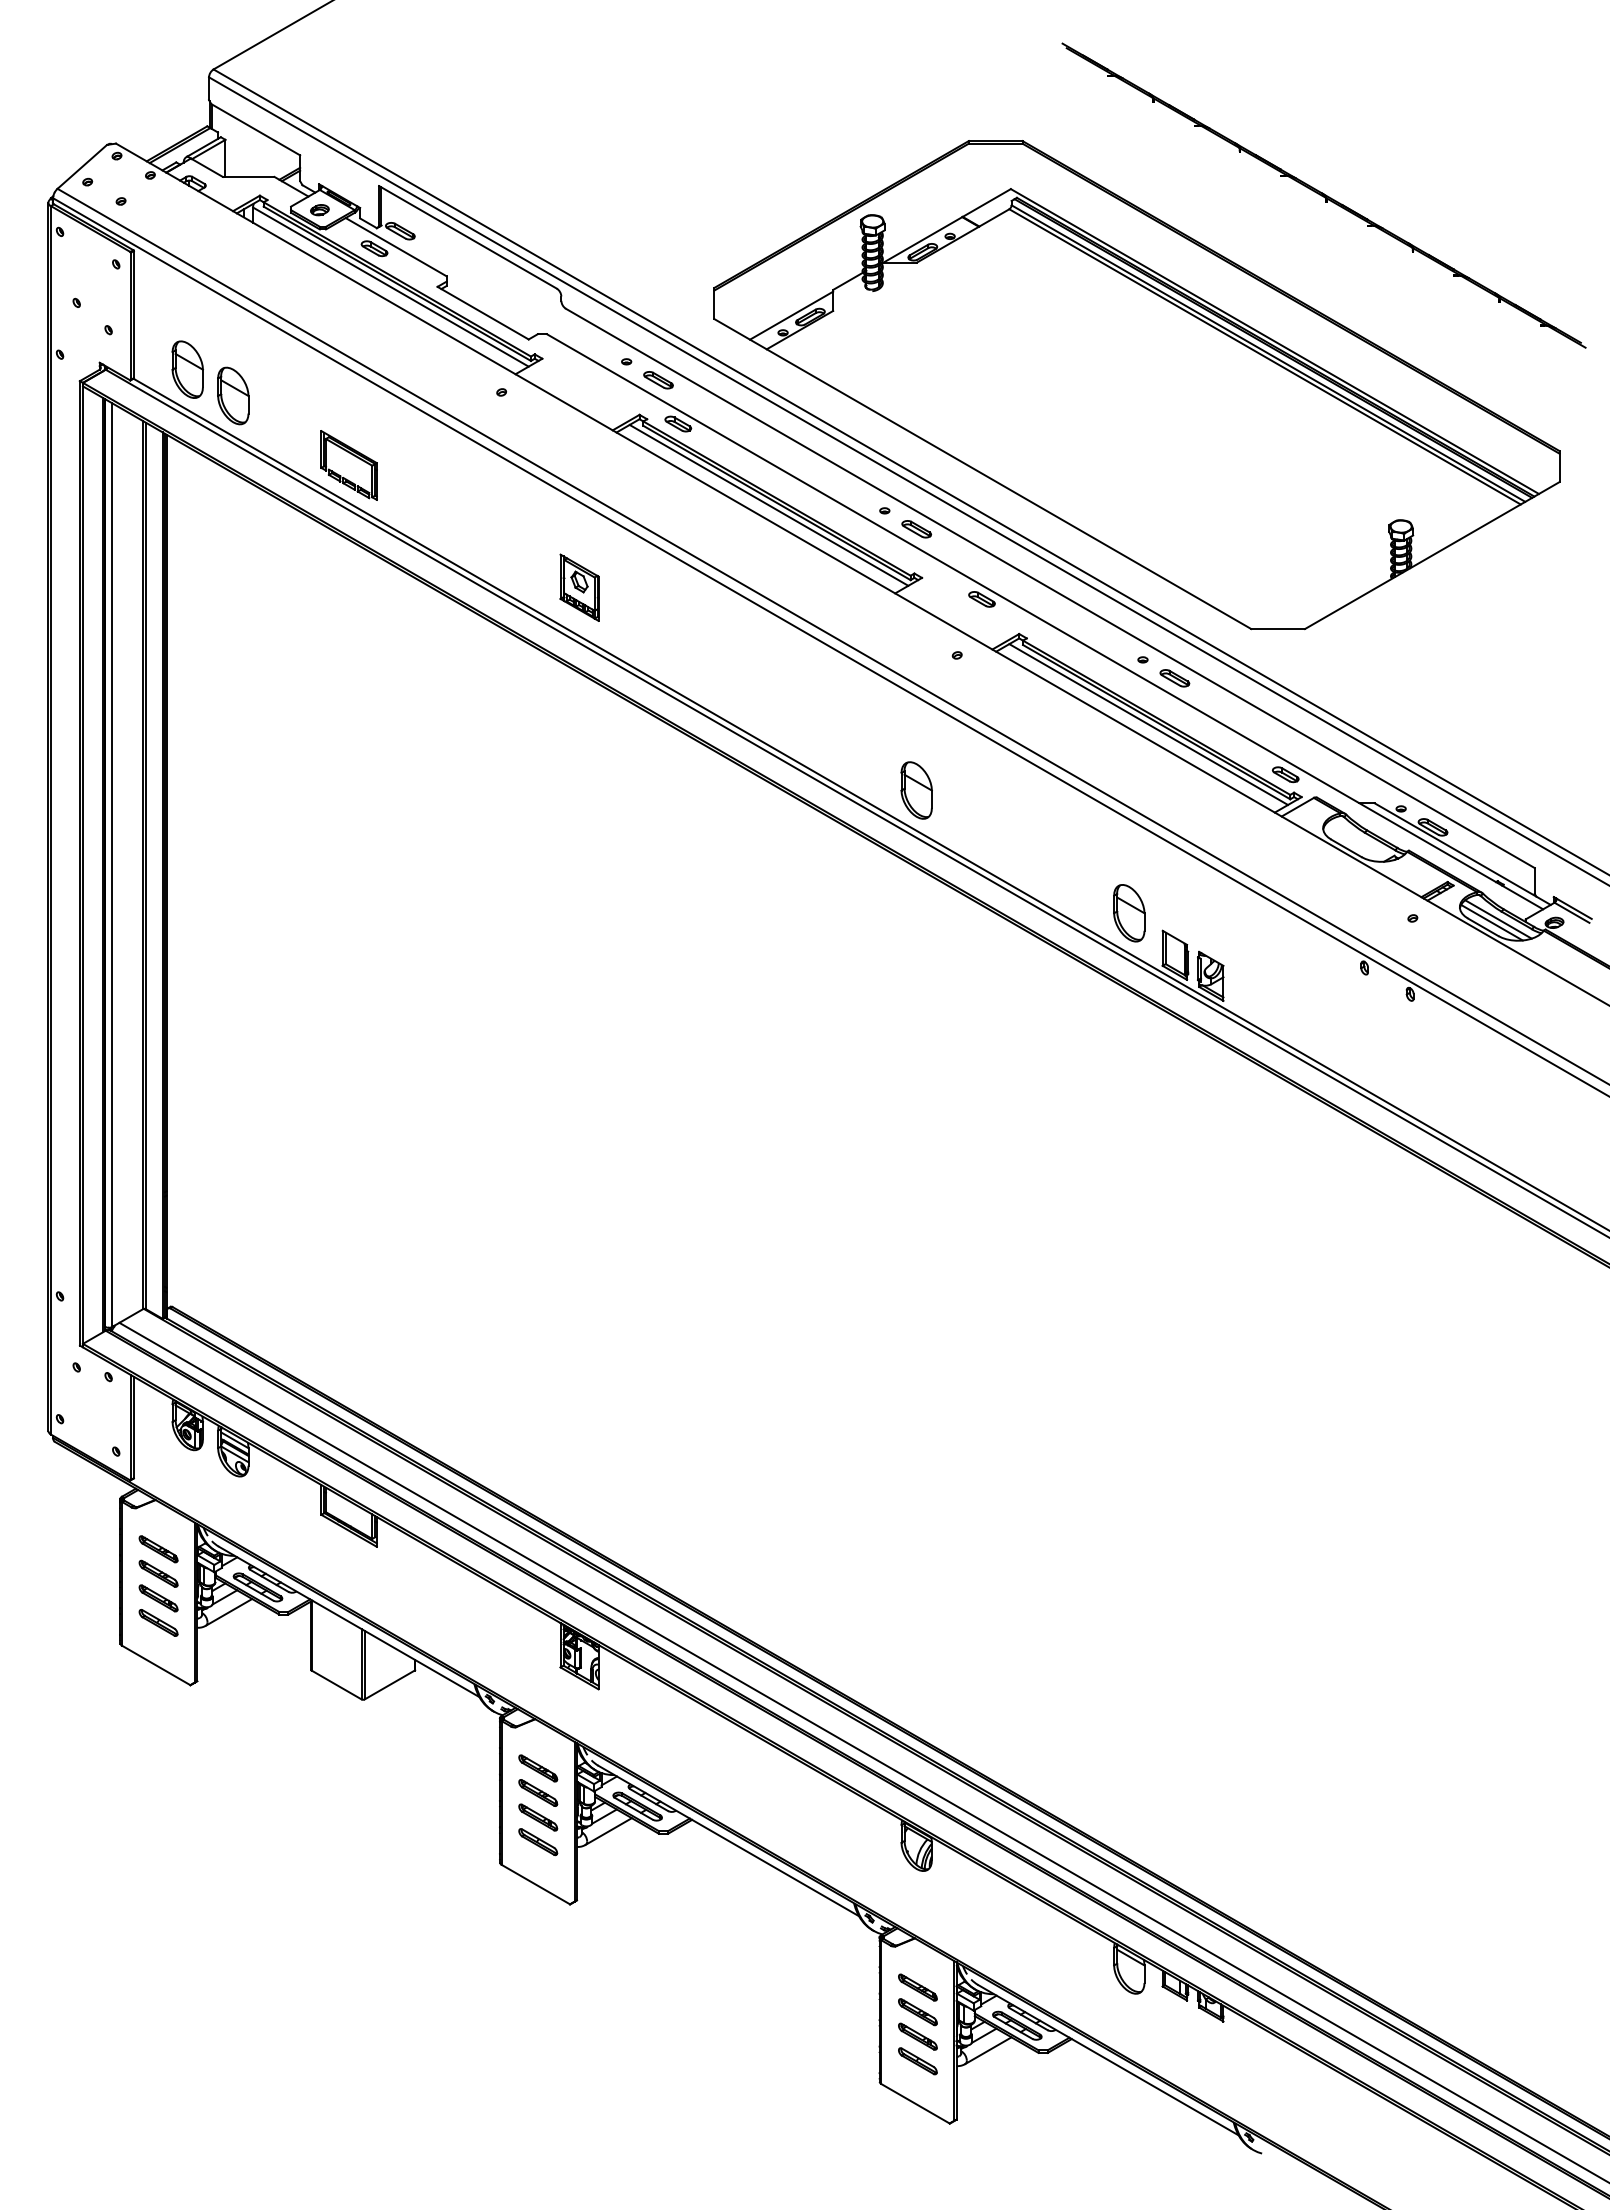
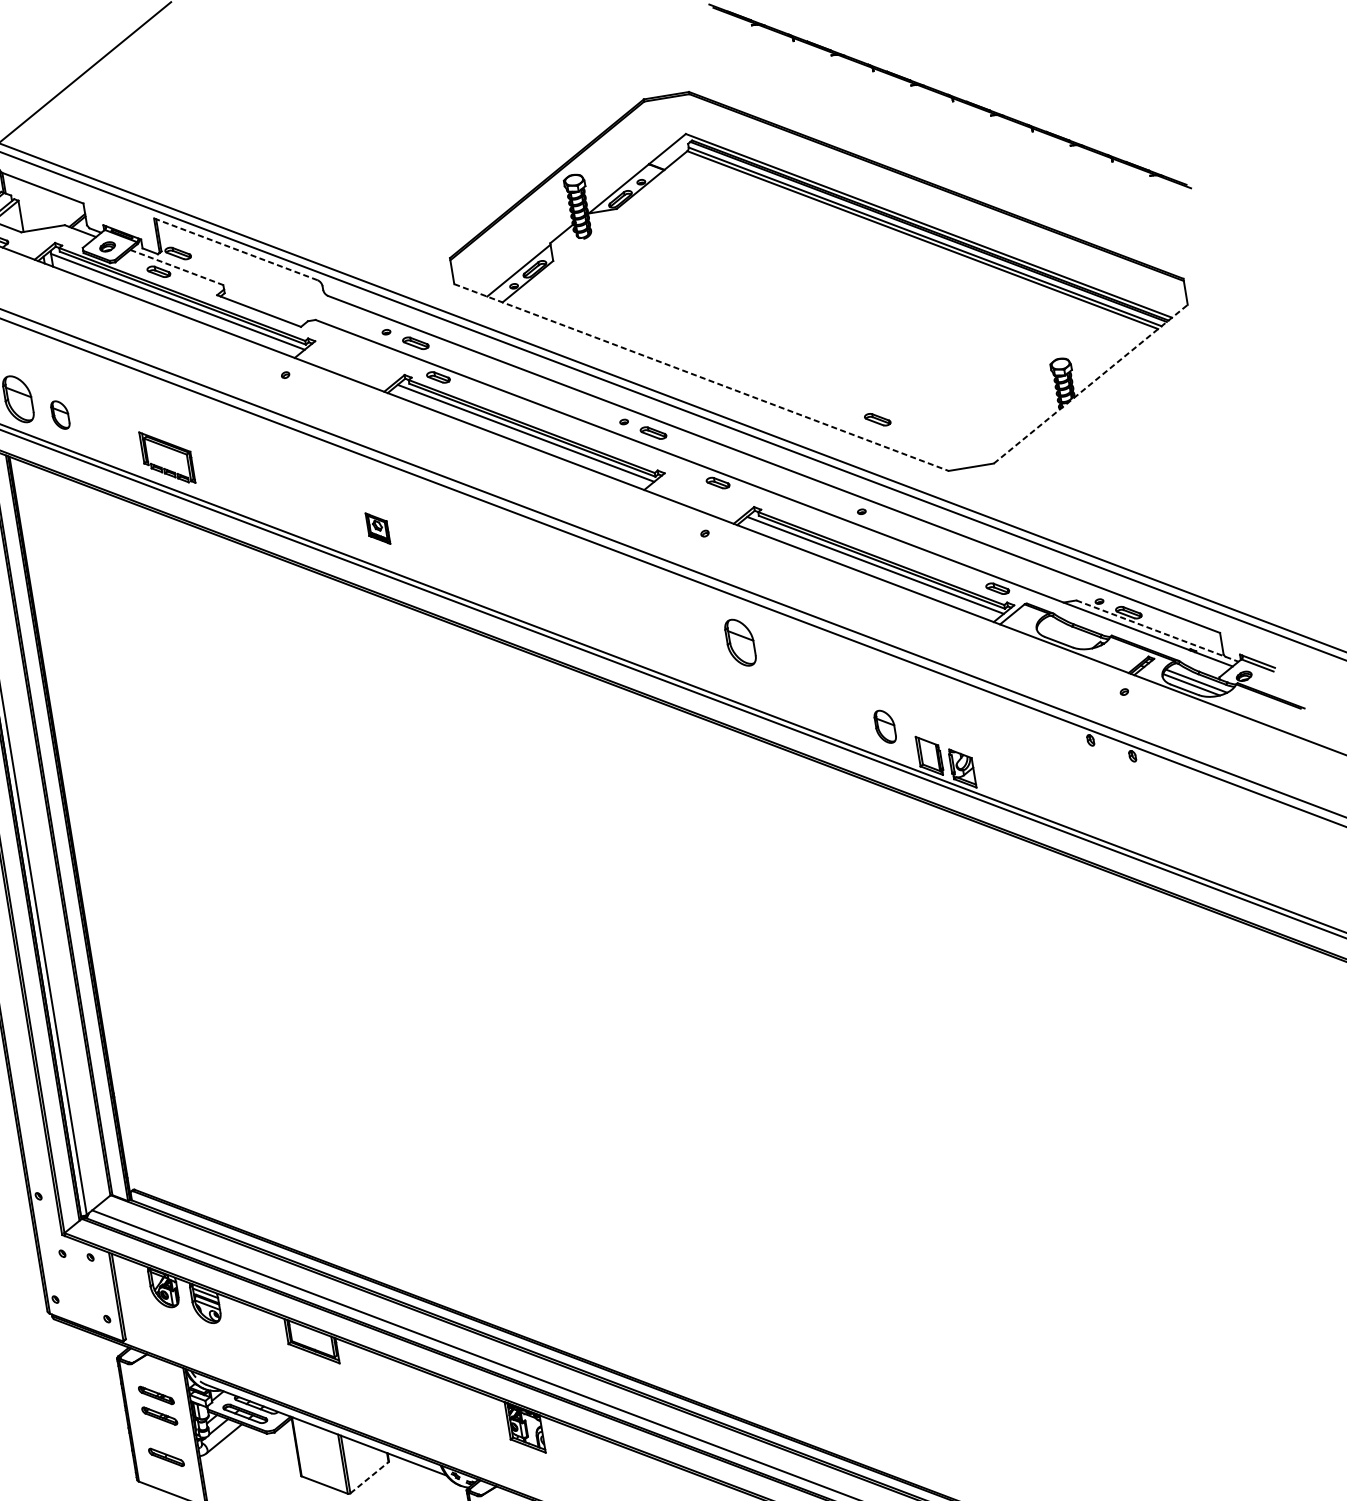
line: (467, 237) -> (235, 249), solid -> dashed
line: (396, 247) -> (177, 267), solid -> dashed
part: (233, 395) -> (60, 414), size x0.6
line: (983, 474) -> (702, 377), solid -> dashed
line: (1432, 555) -> (1090, 384), solid -> dashed
part: (579, 587) -> (377, 528), size x0.6
part: (1174, 678) -> (877, 419), moved
part: (916, 790) -> (740, 642), moved
line: (1462, 854) -> (1157, 631), solid -> dashed
part: (1129, 913) -> (885, 726), size x0.7
part: (158, 1598) -> (163, 1436), removed
line: (389, 1684) -> (369, 1477), solid -> dashed

